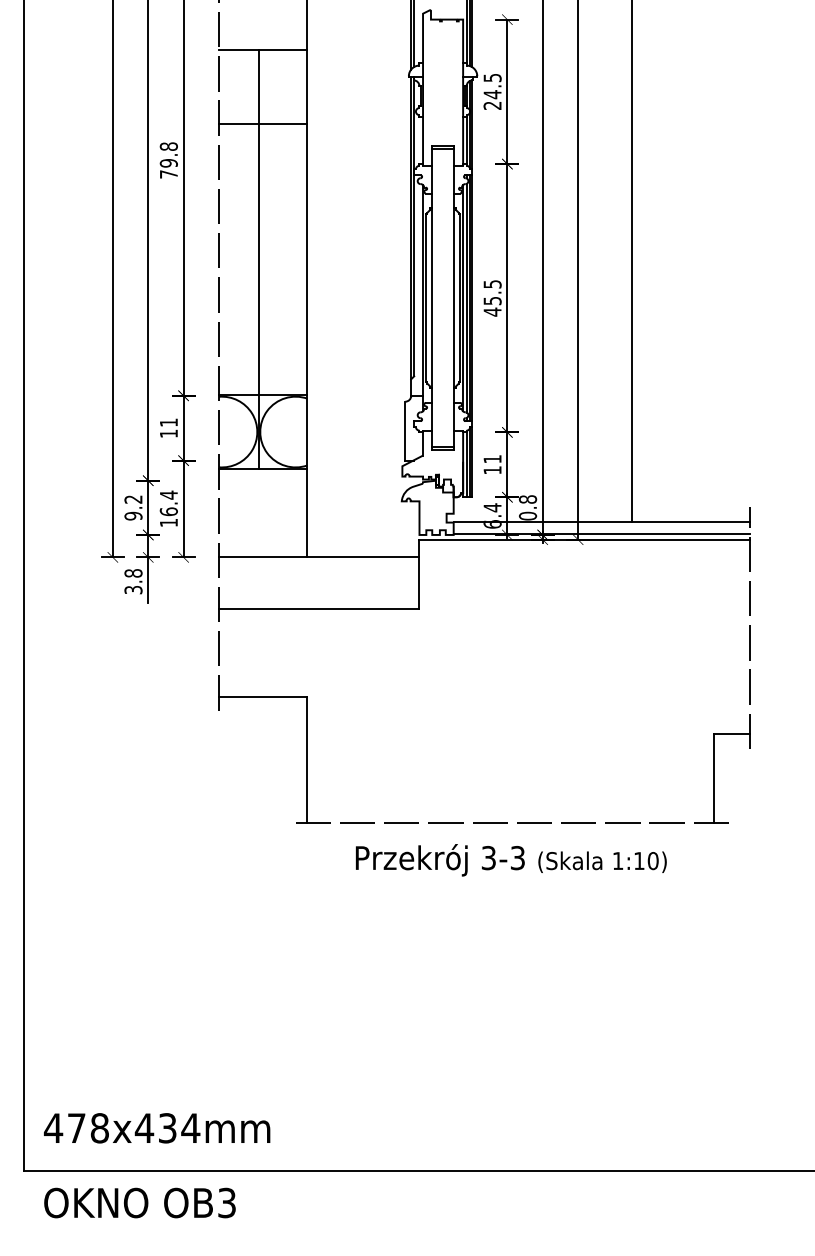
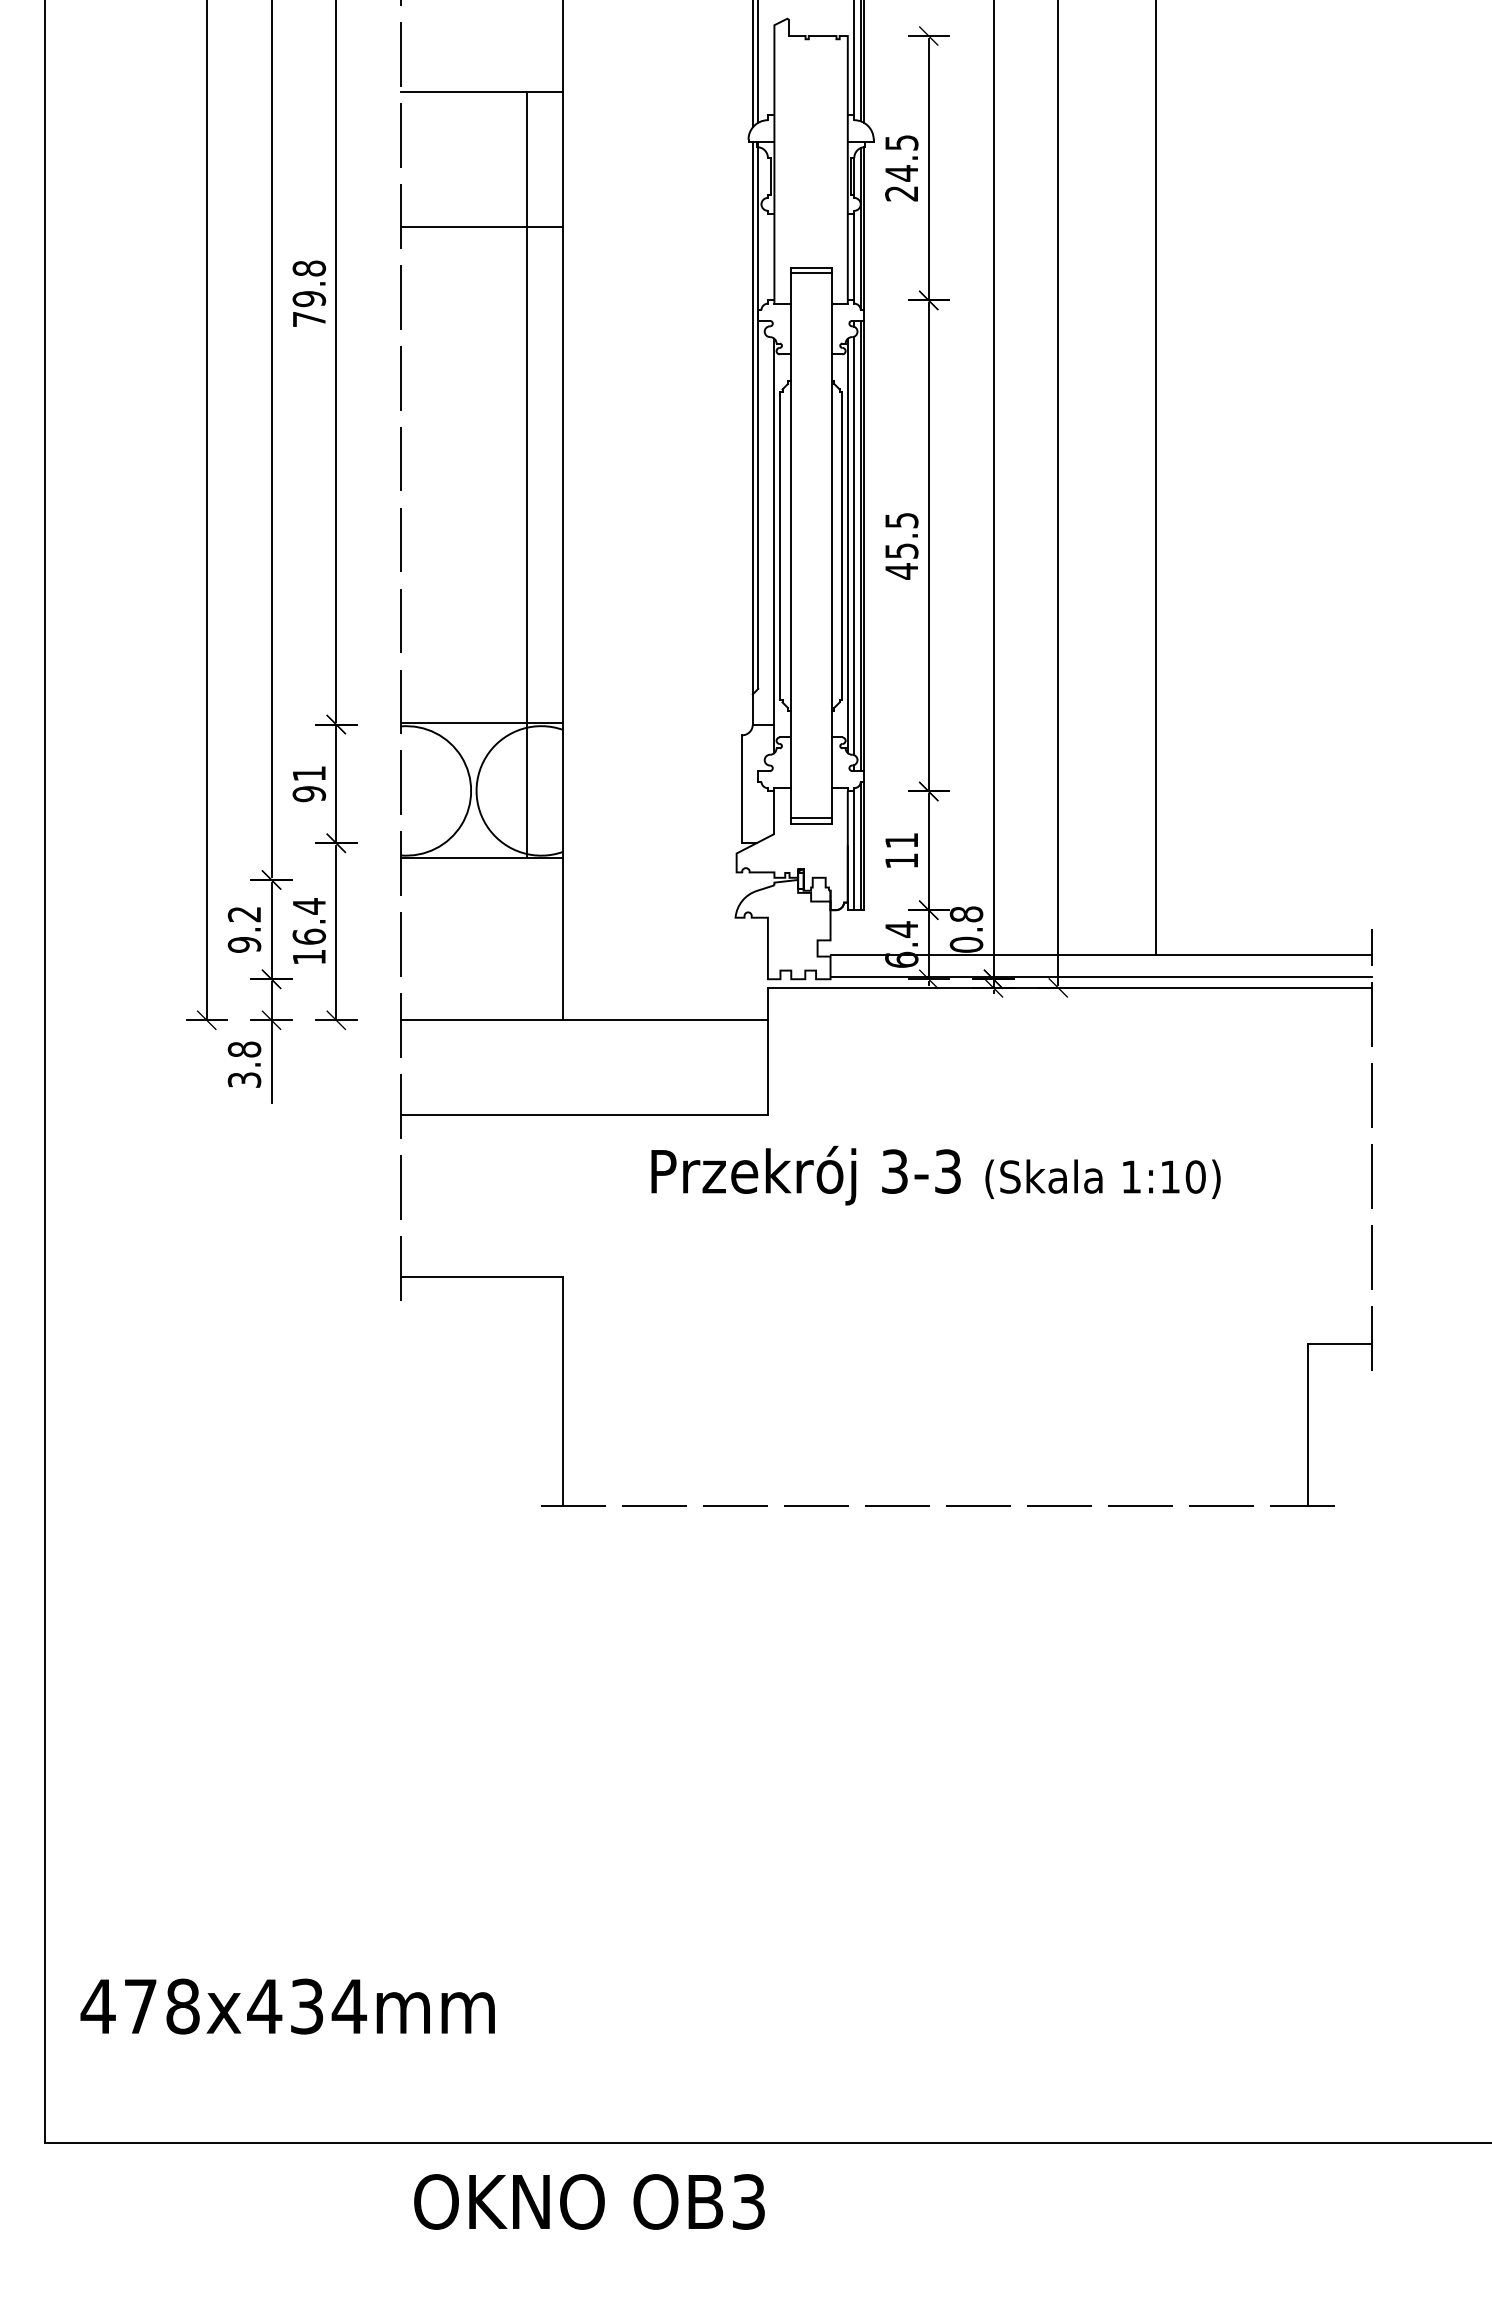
line: (258, 259) -> (526, 475), moved
text: (168, 433) -> (308, 793), 11 -> 91
text: (511, 860) -> (936, 1176), moved
text: (157, 1128) -> (288, 2006), moved
text: (139, 1202) -> (588, 2200), moved

